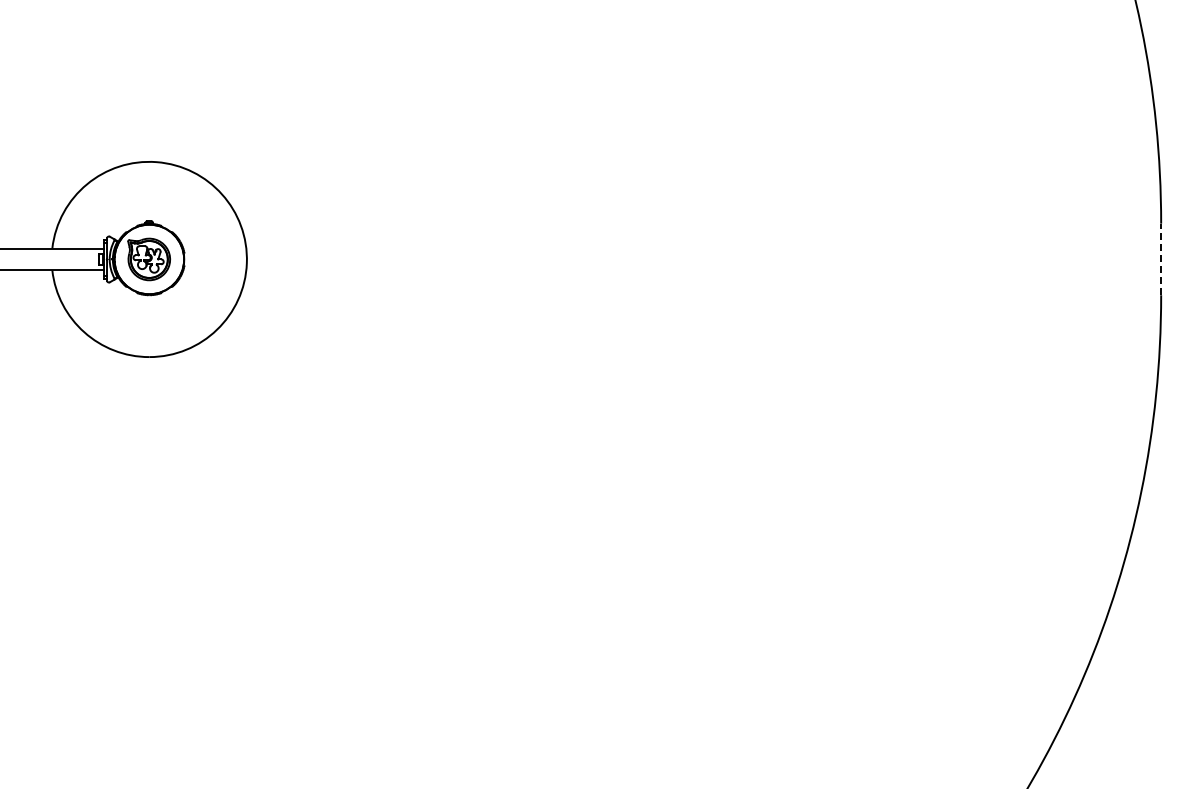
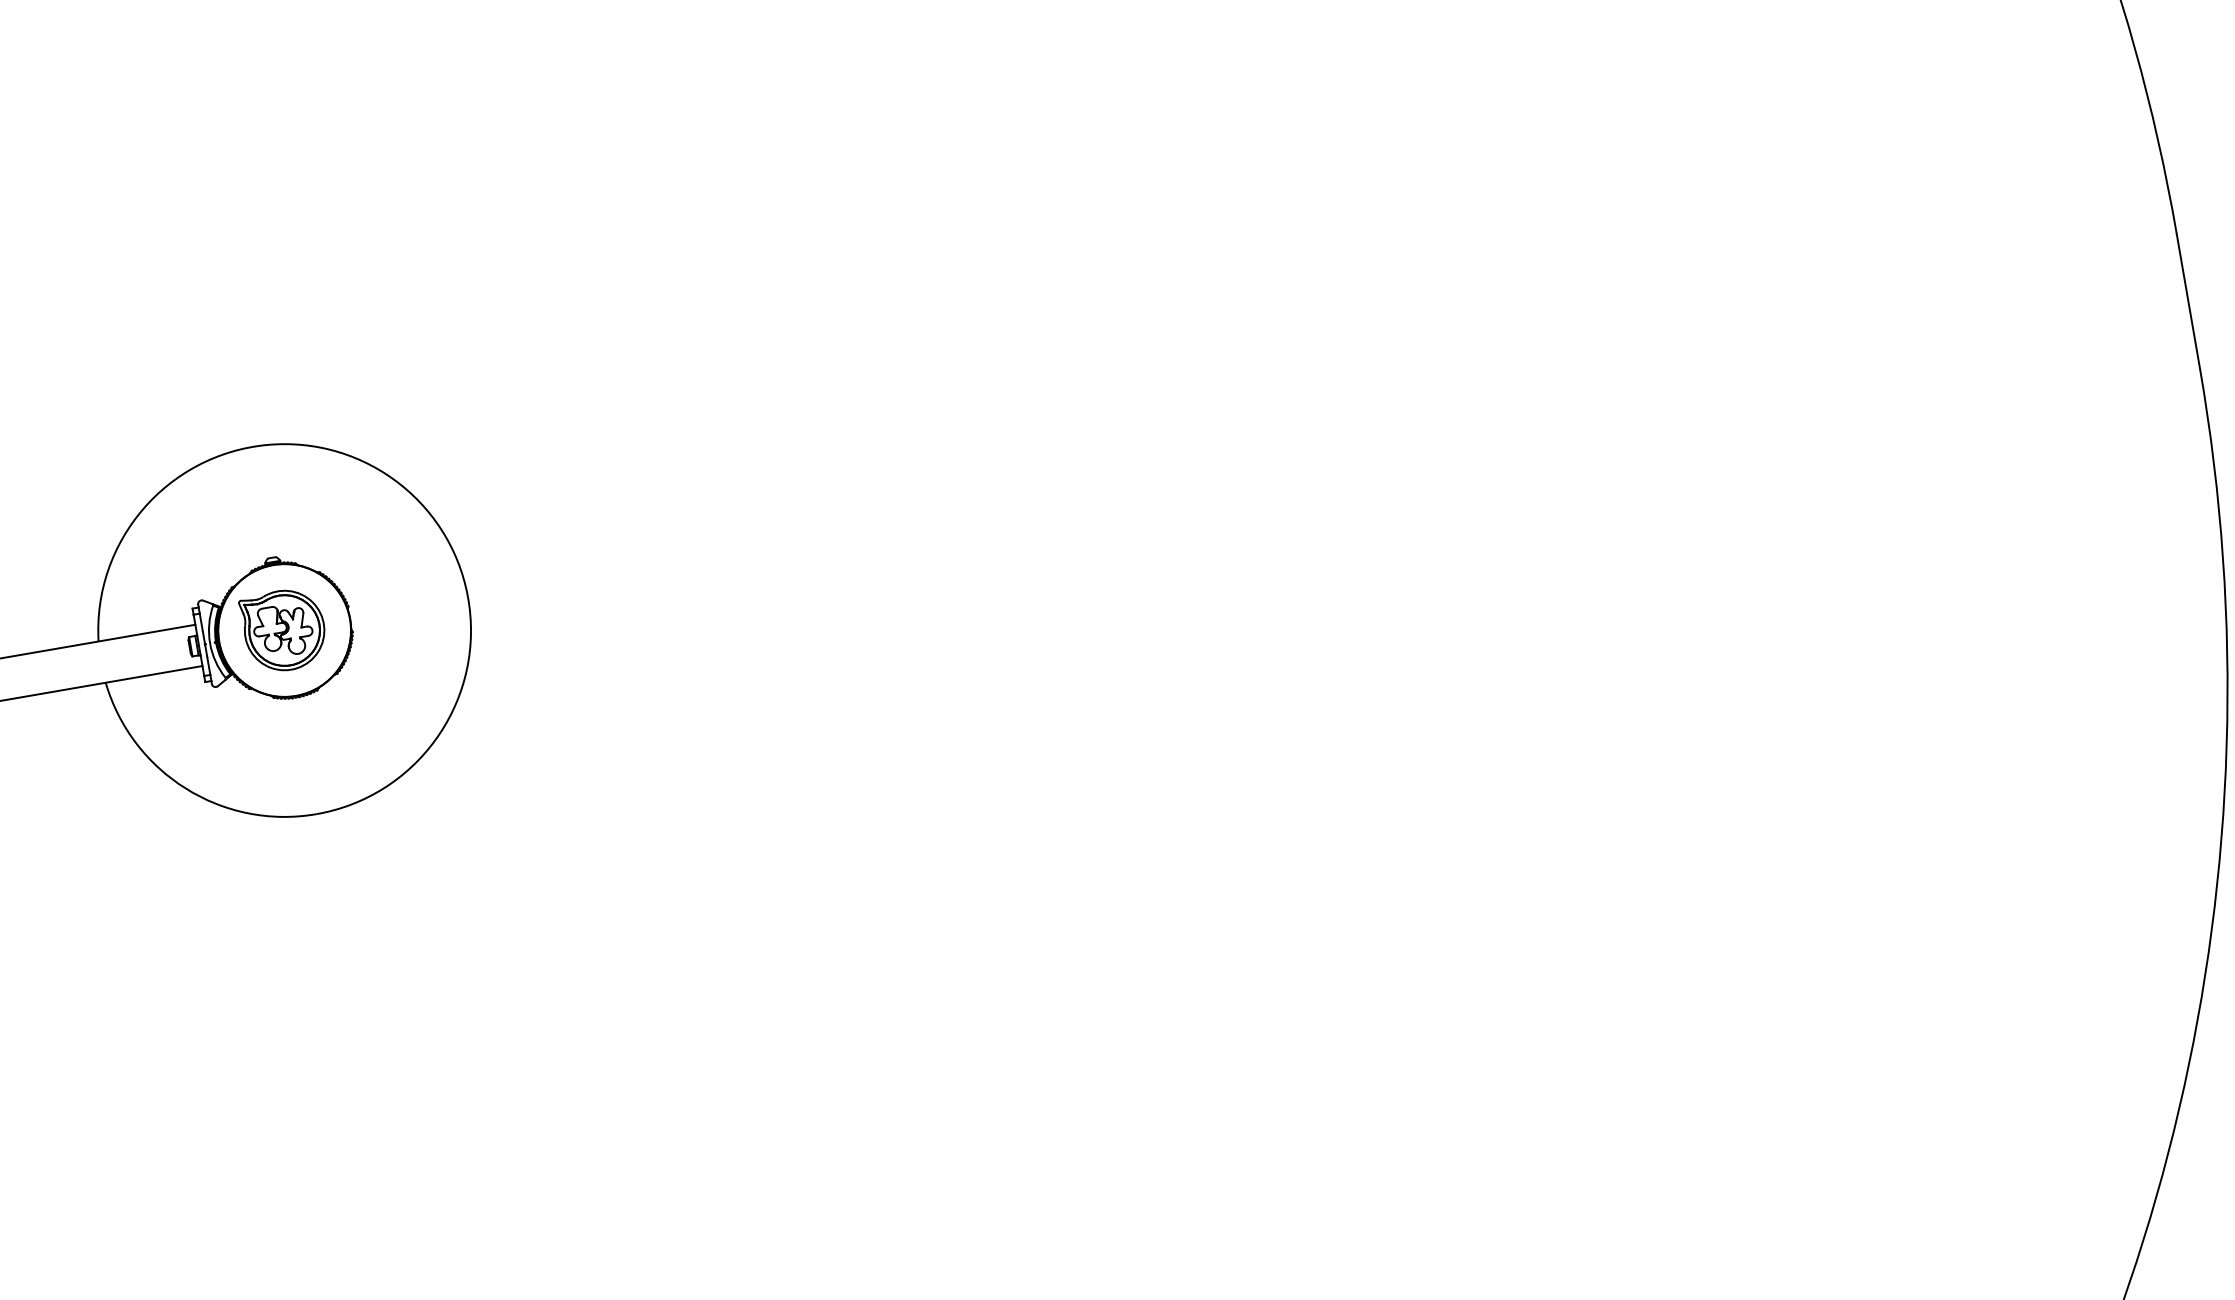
line: (1161, 259) -> (2189, 301), dashed -> solid

